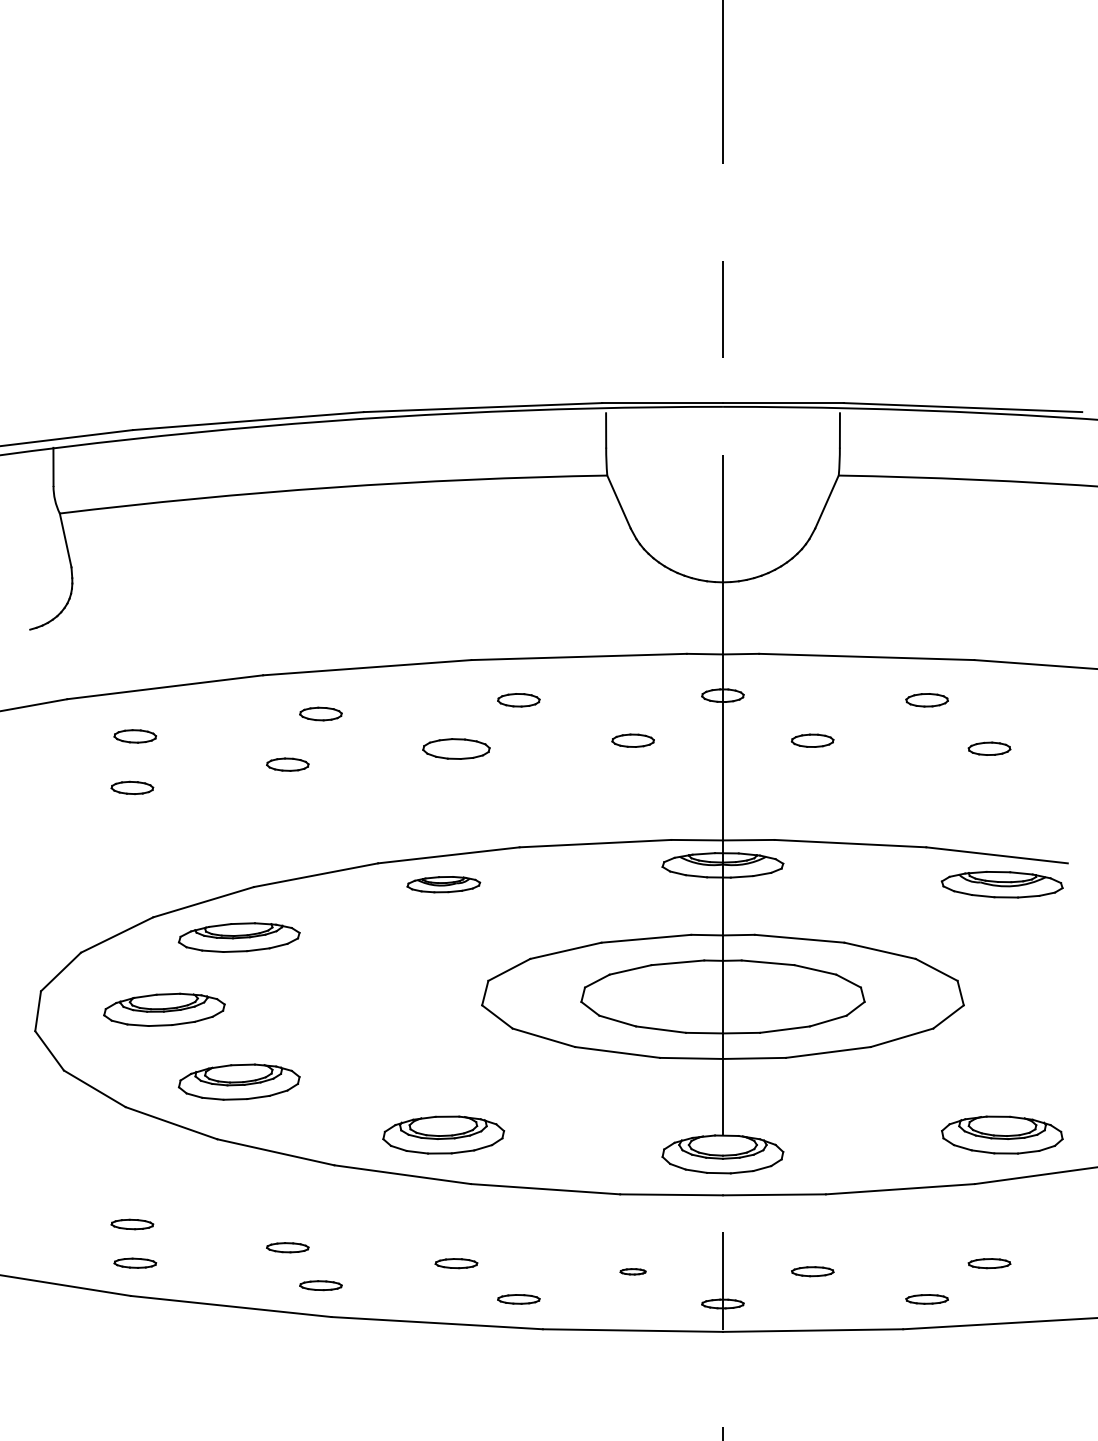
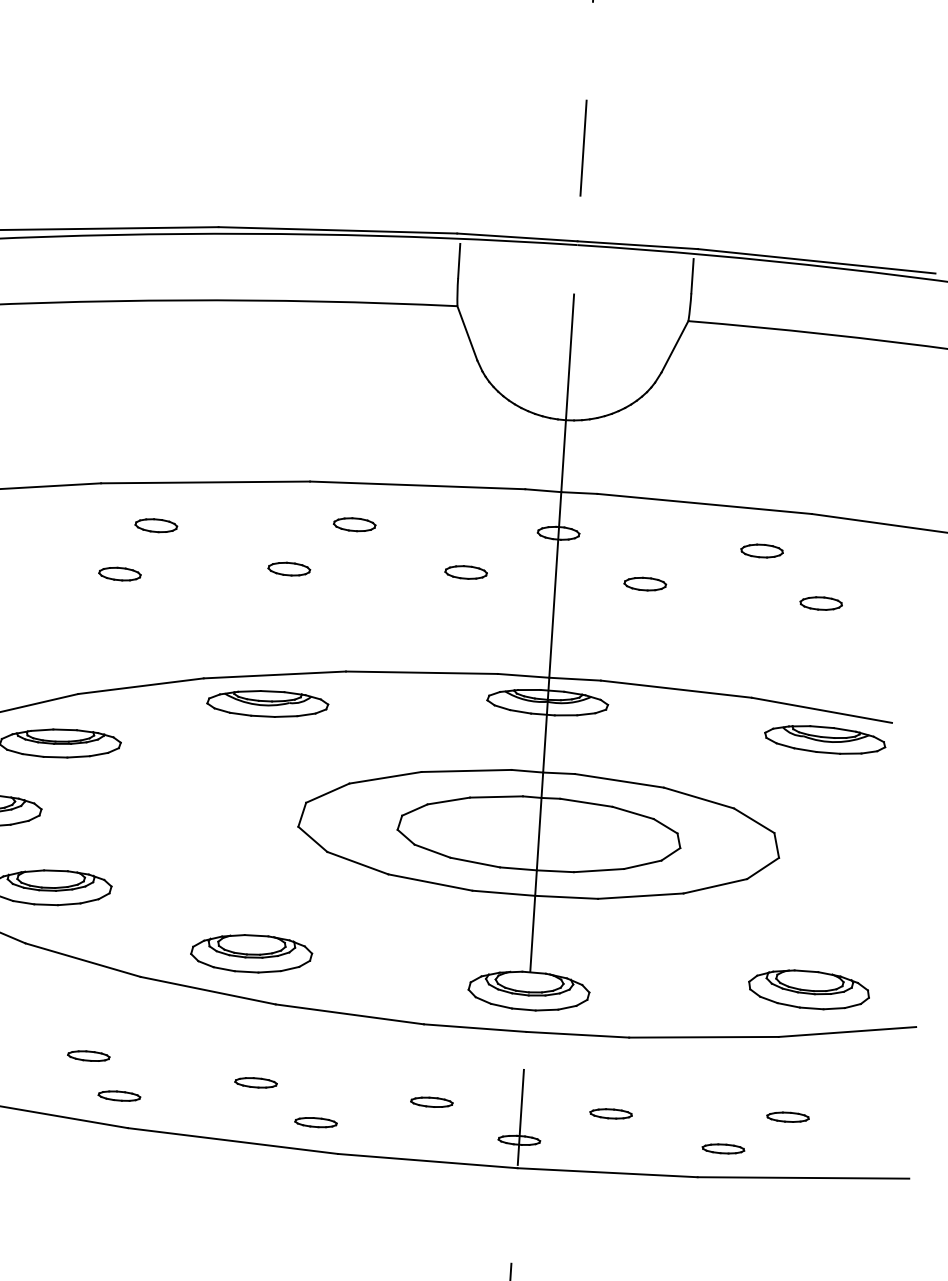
part: (456, 748) -> (289, 568), size x0.62
part: (443, 884) -> (267, 703), size x1.67
part: (632, 1271) -> (431, 1102), size x1.67

